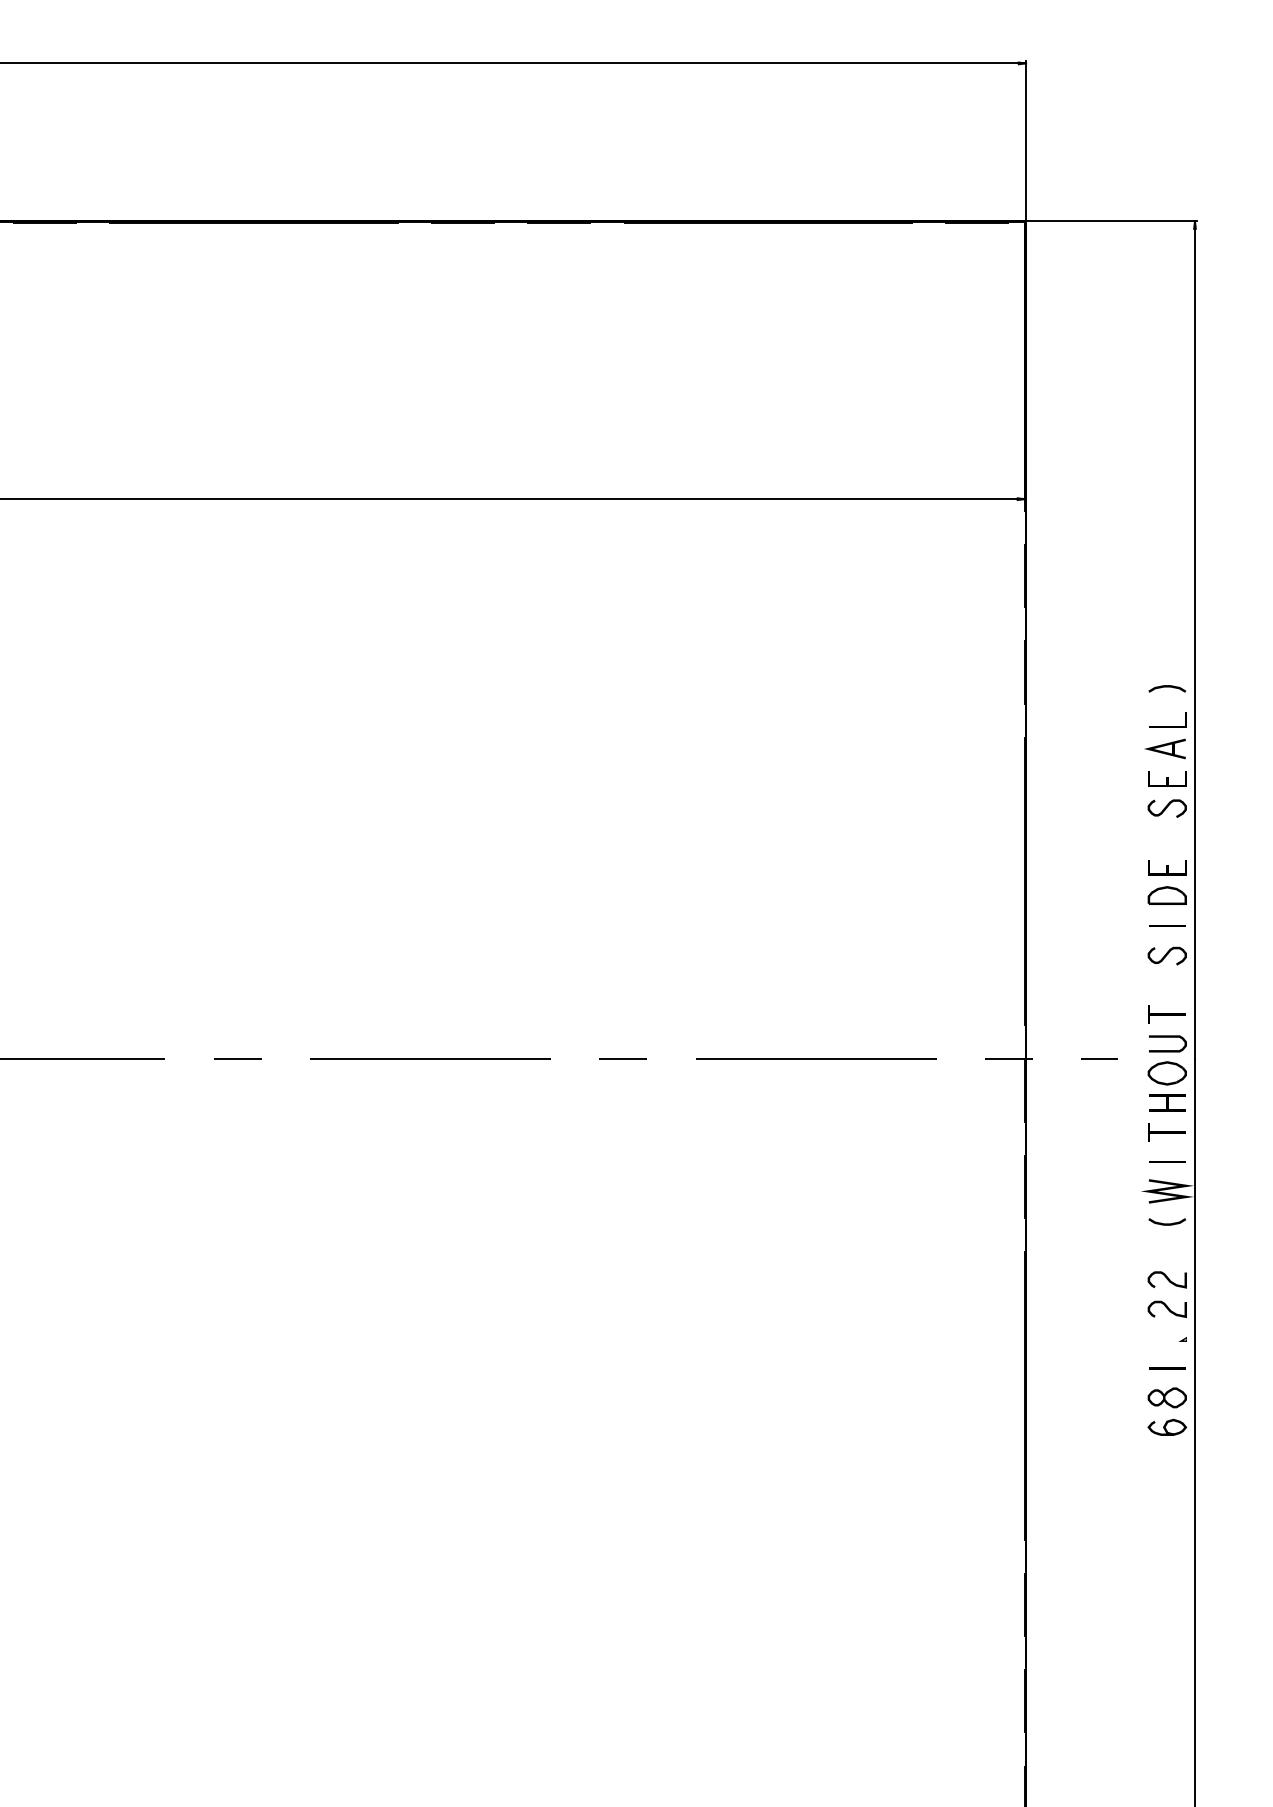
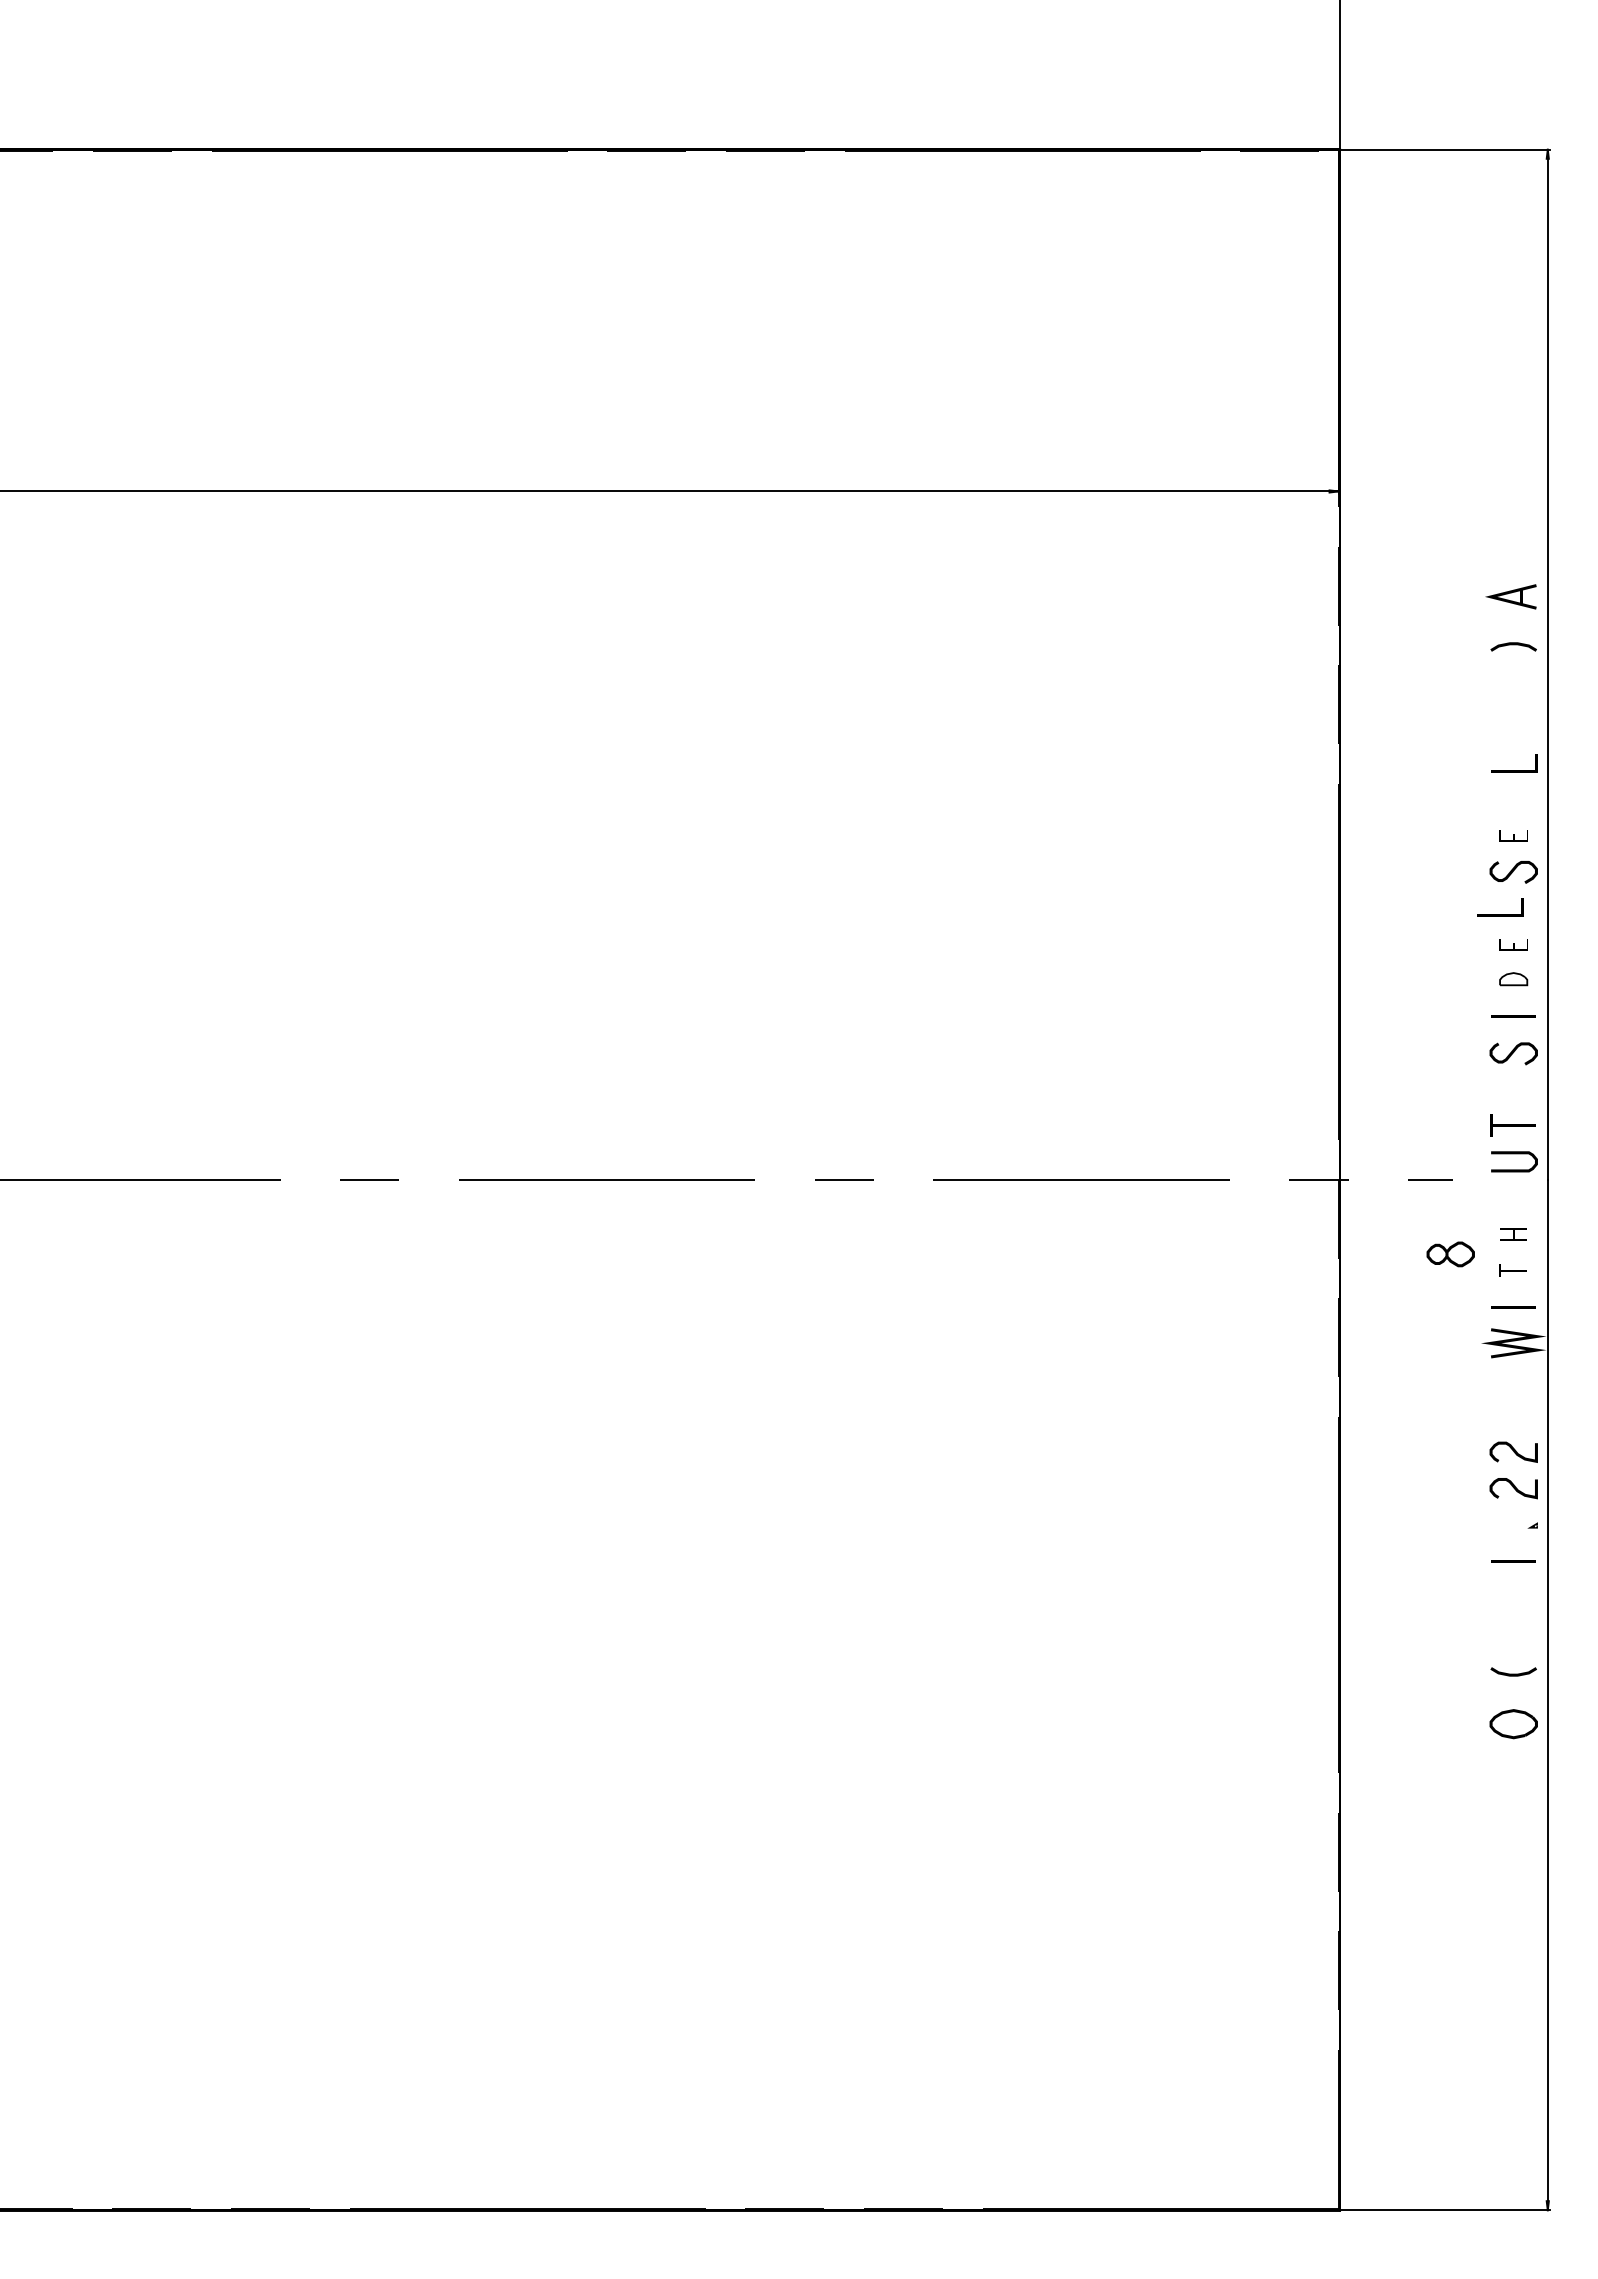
curve: (1167, 687) -> (1513, 645), moved
part: (1164, 748) -> (1510, 596), moved
part: (1167, 778) -> (1513, 835), size x0.6
line: (1156, 842) -> (1500, 914), added
part: (1167, 867) -> (1513, 944), size x0.6
part: (1167, 894) -> (1513, 978), size x0.6
part: (1167, 1073) -> (1513, 1724), moved
part: (1167, 1102) -> (1513, 1234), size x0.6
part: (1166, 1132) -> (1512, 1270), size x0.6
curve: (1167, 1223) -> (1513, 1673), moved
part: (1167, 1397) -> (1450, 1254), moved
curve: (1166, 1426) -> (1512, 1632), removed

